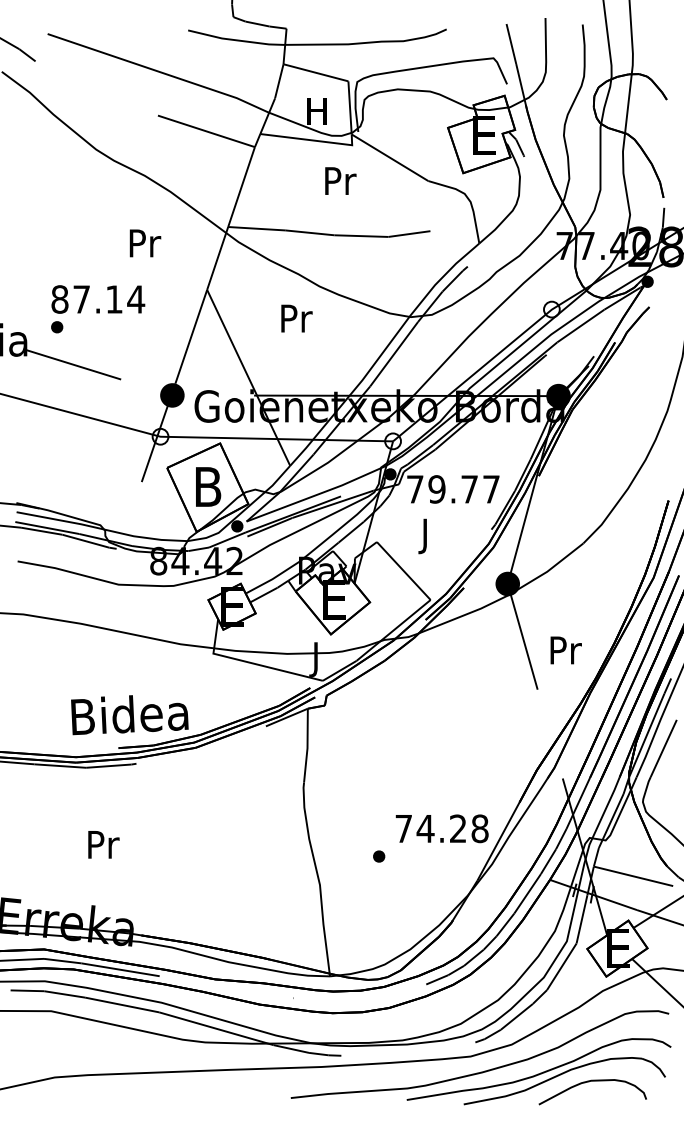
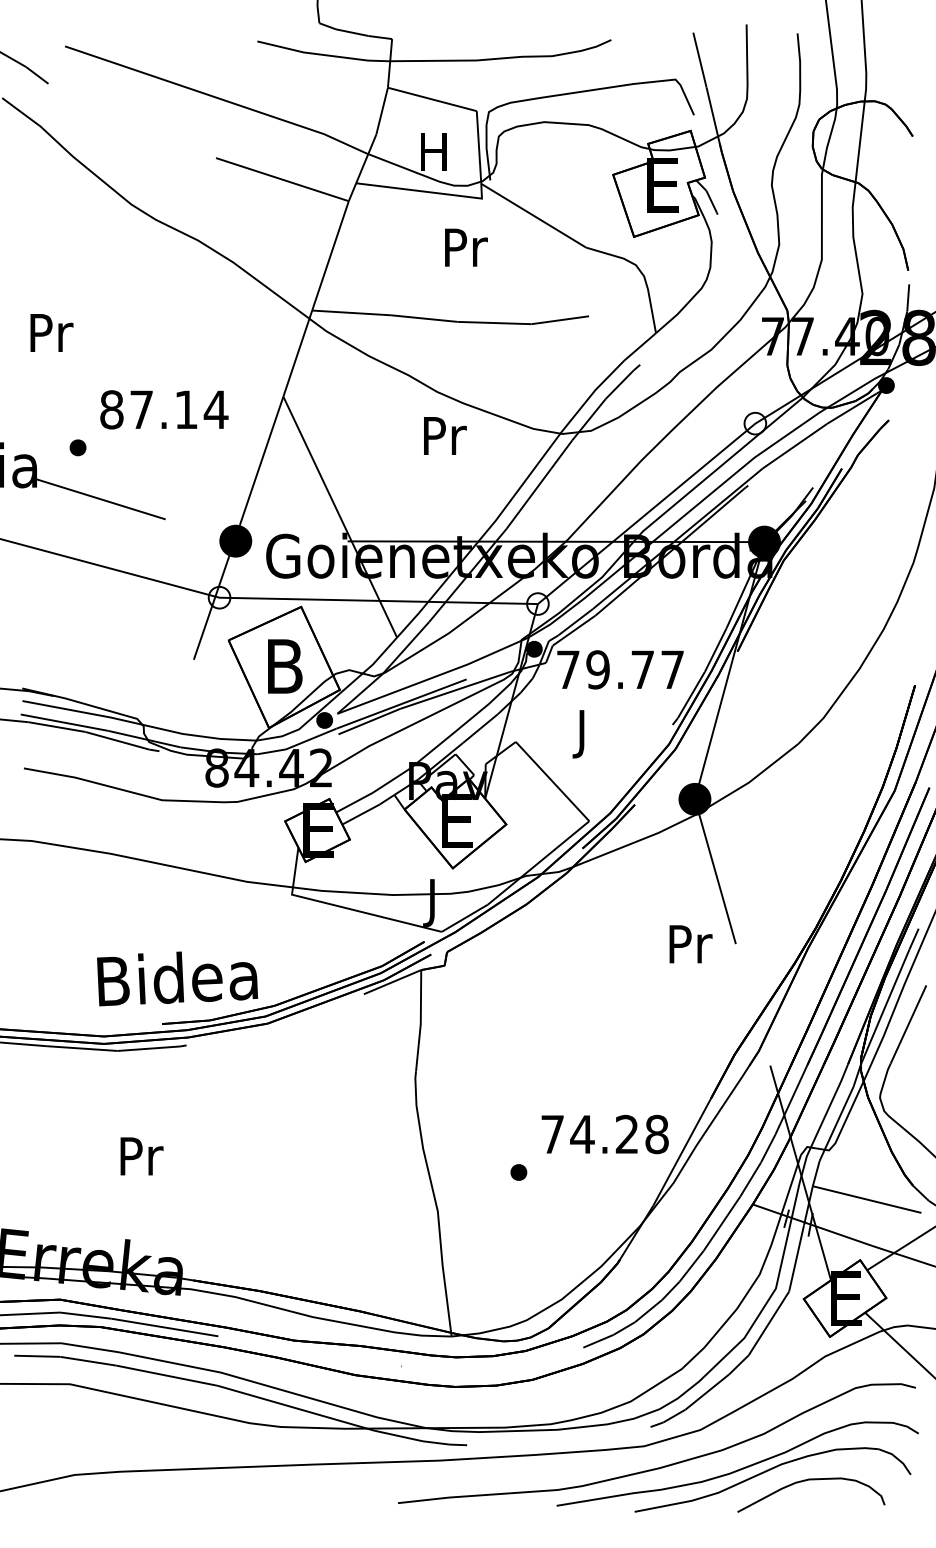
text: (145, 243) -> (51, 332), moved
text: (98, 299) -> (164, 409), moved
text: (297, 318) -> (445, 435), moved
text: (565, 650) -> (690, 944), moved

